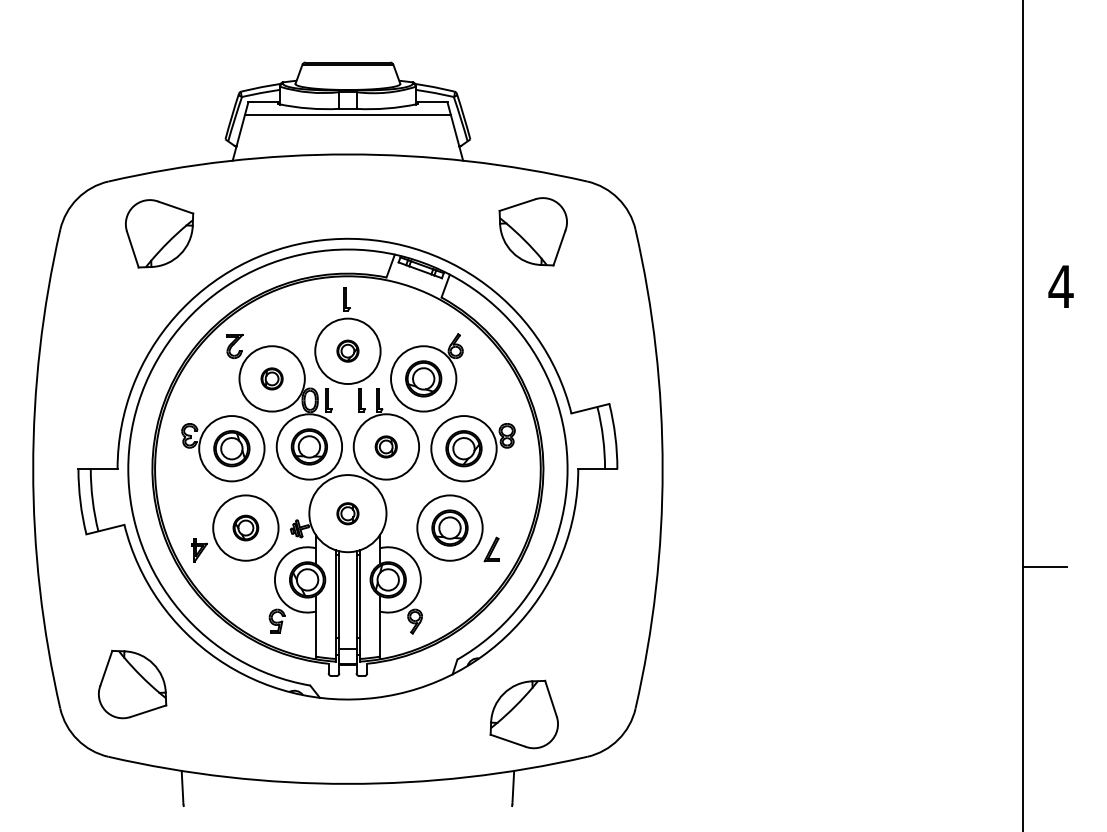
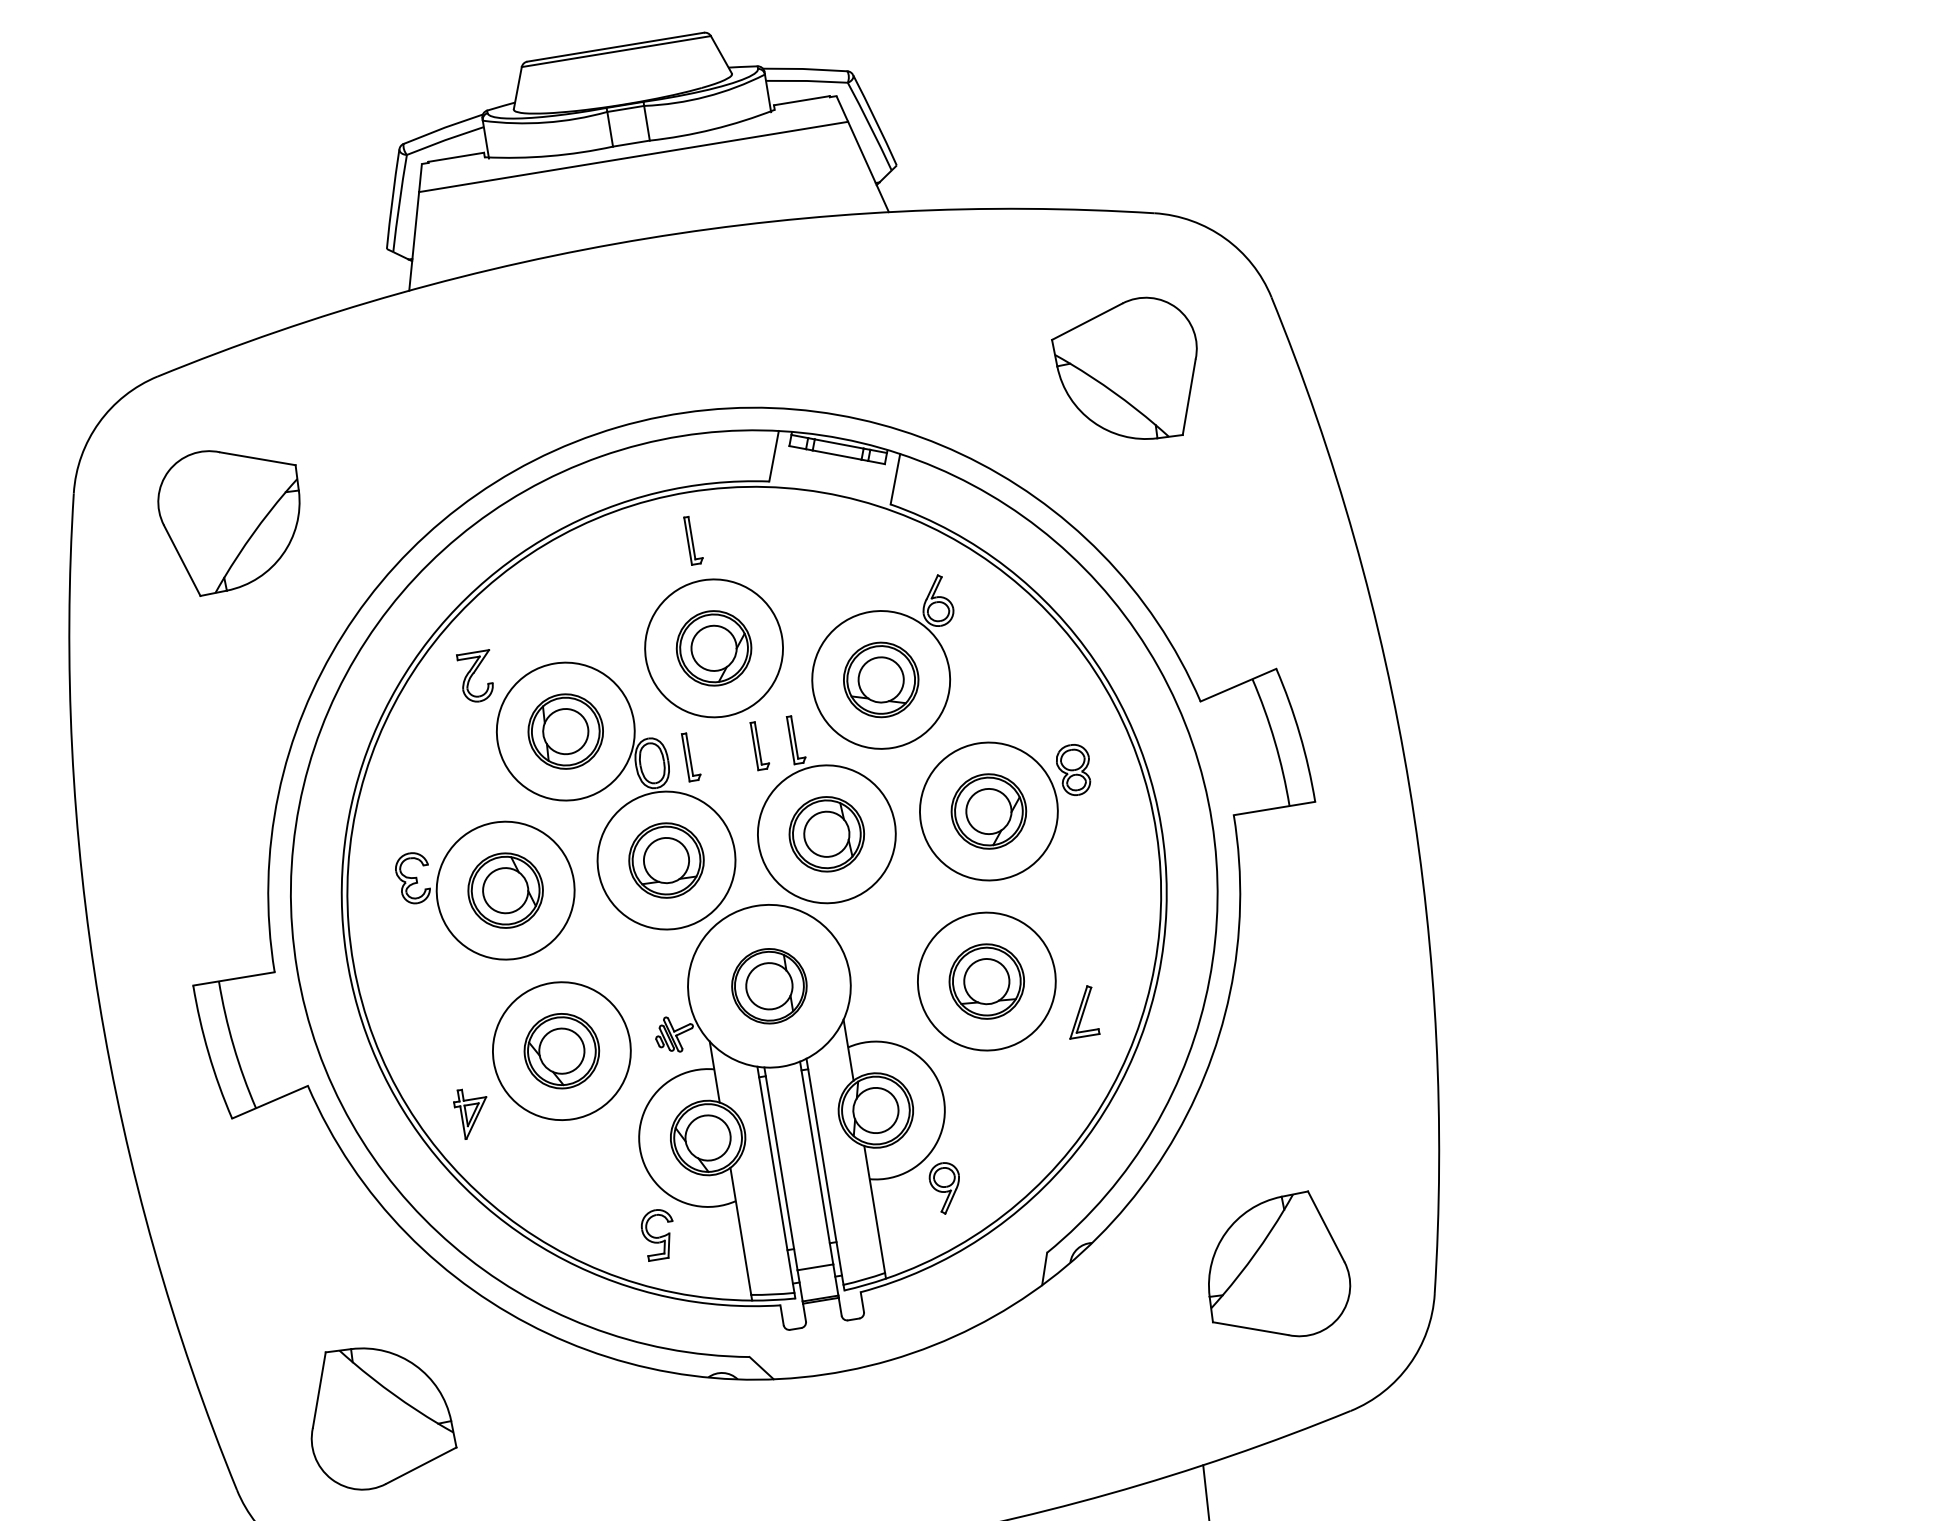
part: (532, 231) -> (1127, 371), moved
part: (159, 233) -> (232, 518), moved
part: (347, 350) -> (712, 646), size x1.67
part: (271, 378) -> (564, 730), size x1.67
part: (385, 446) -> (824, 833), size x1.67
part: (347, 513) -> (768, 986), size x1.67
part: (245, 527) -> (560, 1050), size x1.43
part: (523, 714) -> (1274, 1268), moved

